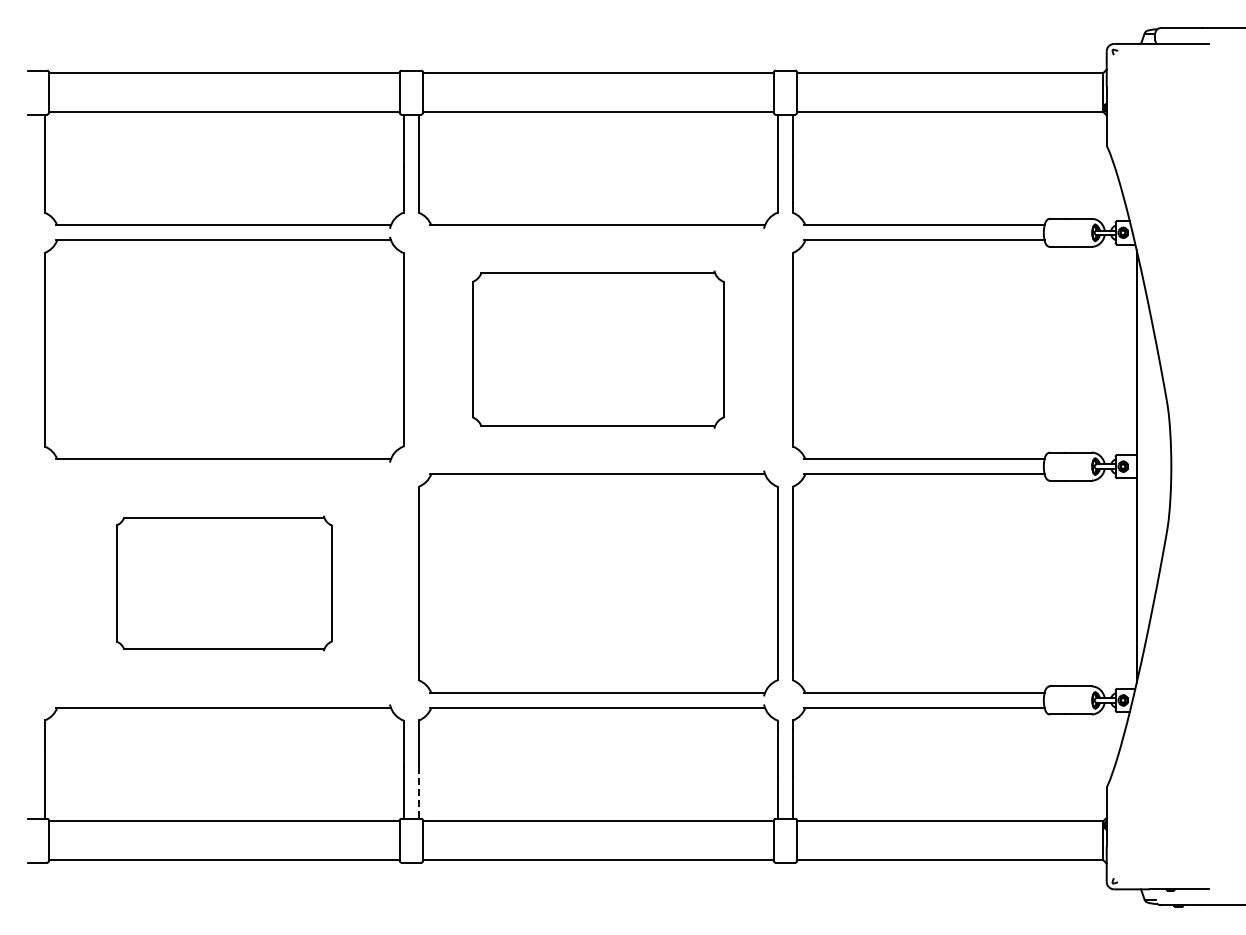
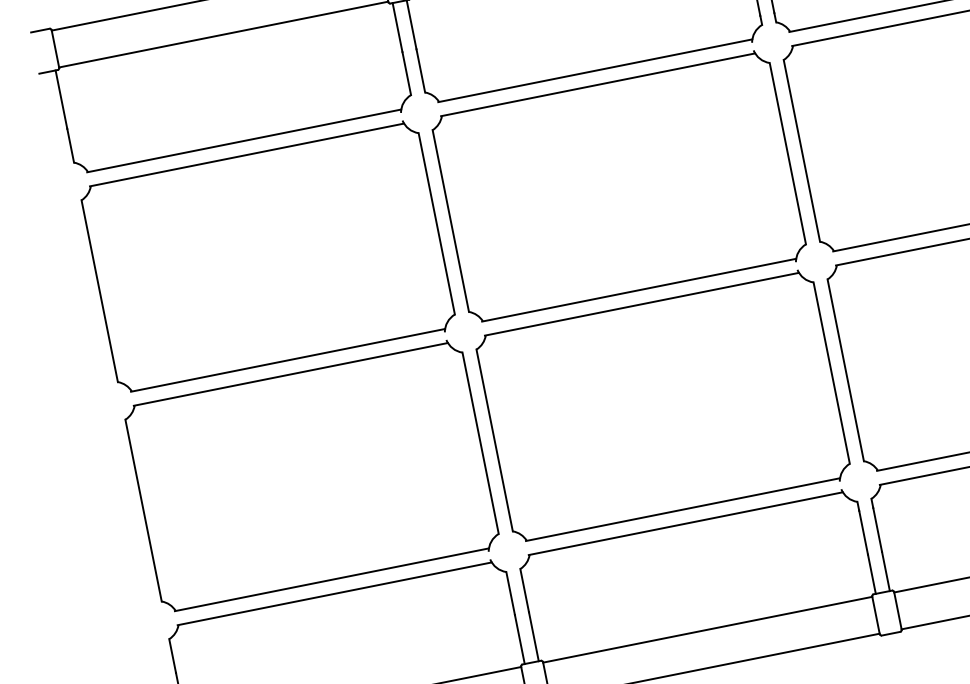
part: (598, 349) -> (619, 187), size x1.43
part: (224, 583) -> (312, 476), size x1.67
line: (418, 793) -> (533, 637), dashed -> solid

